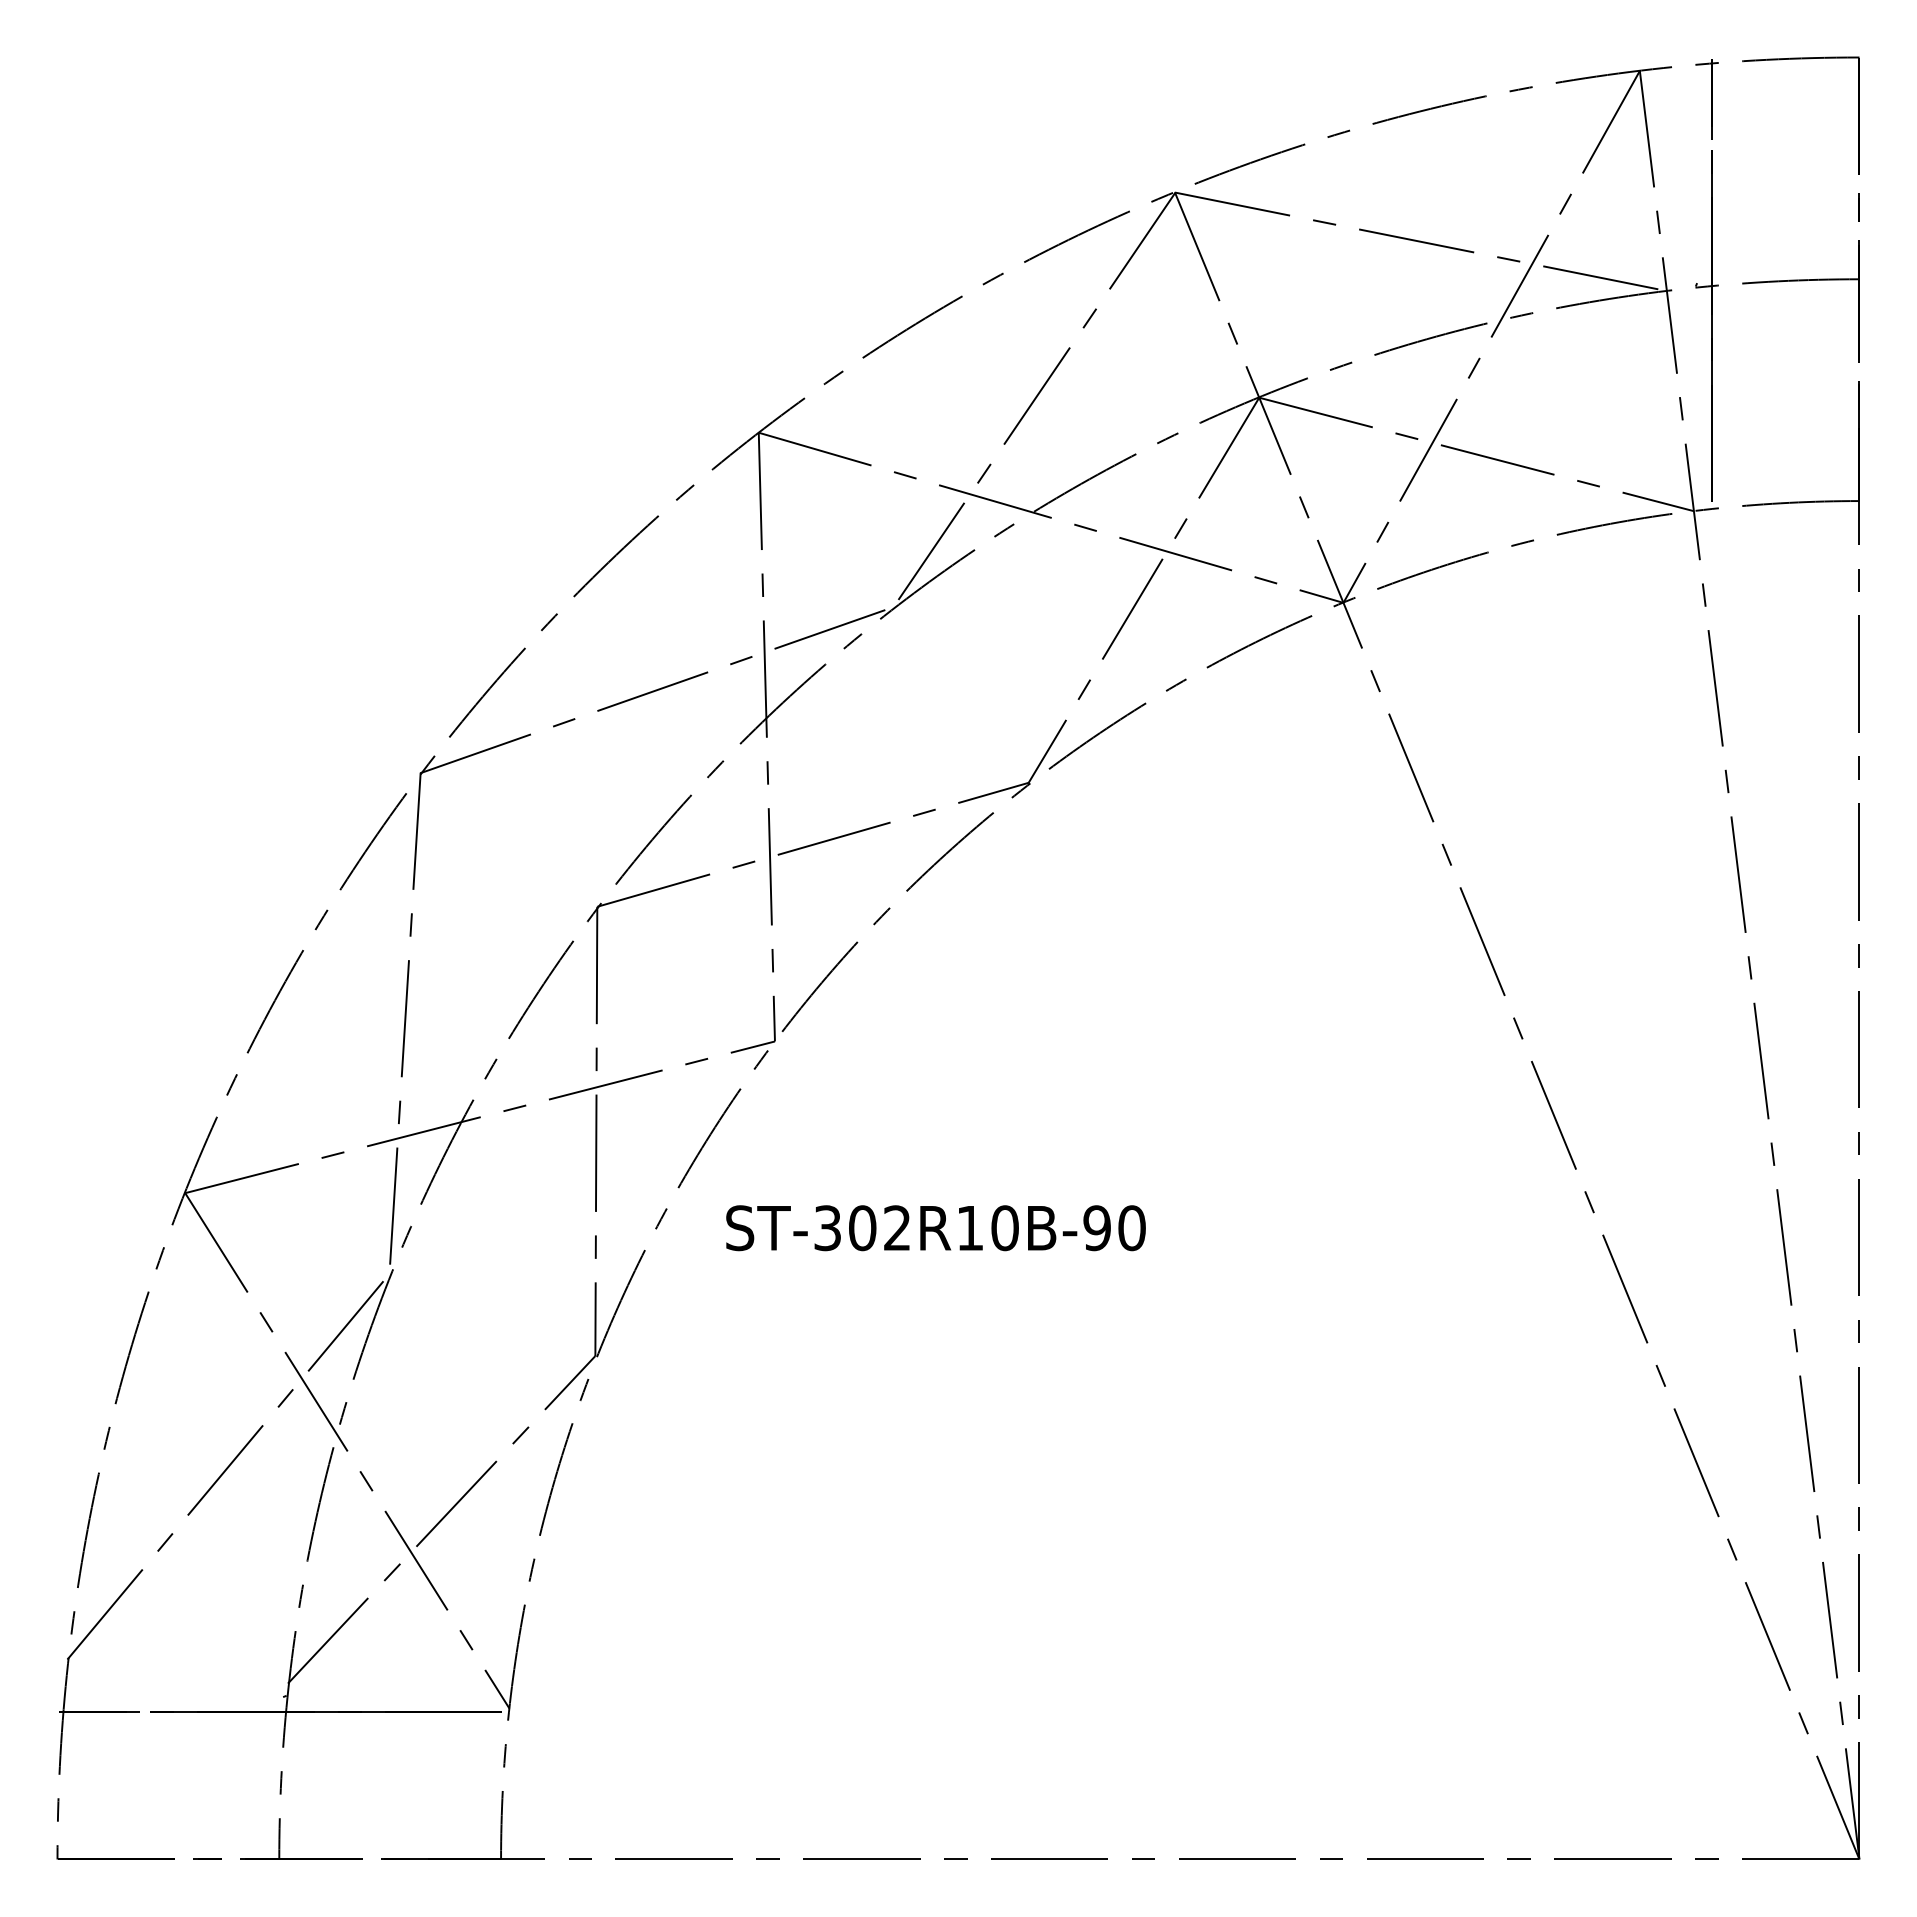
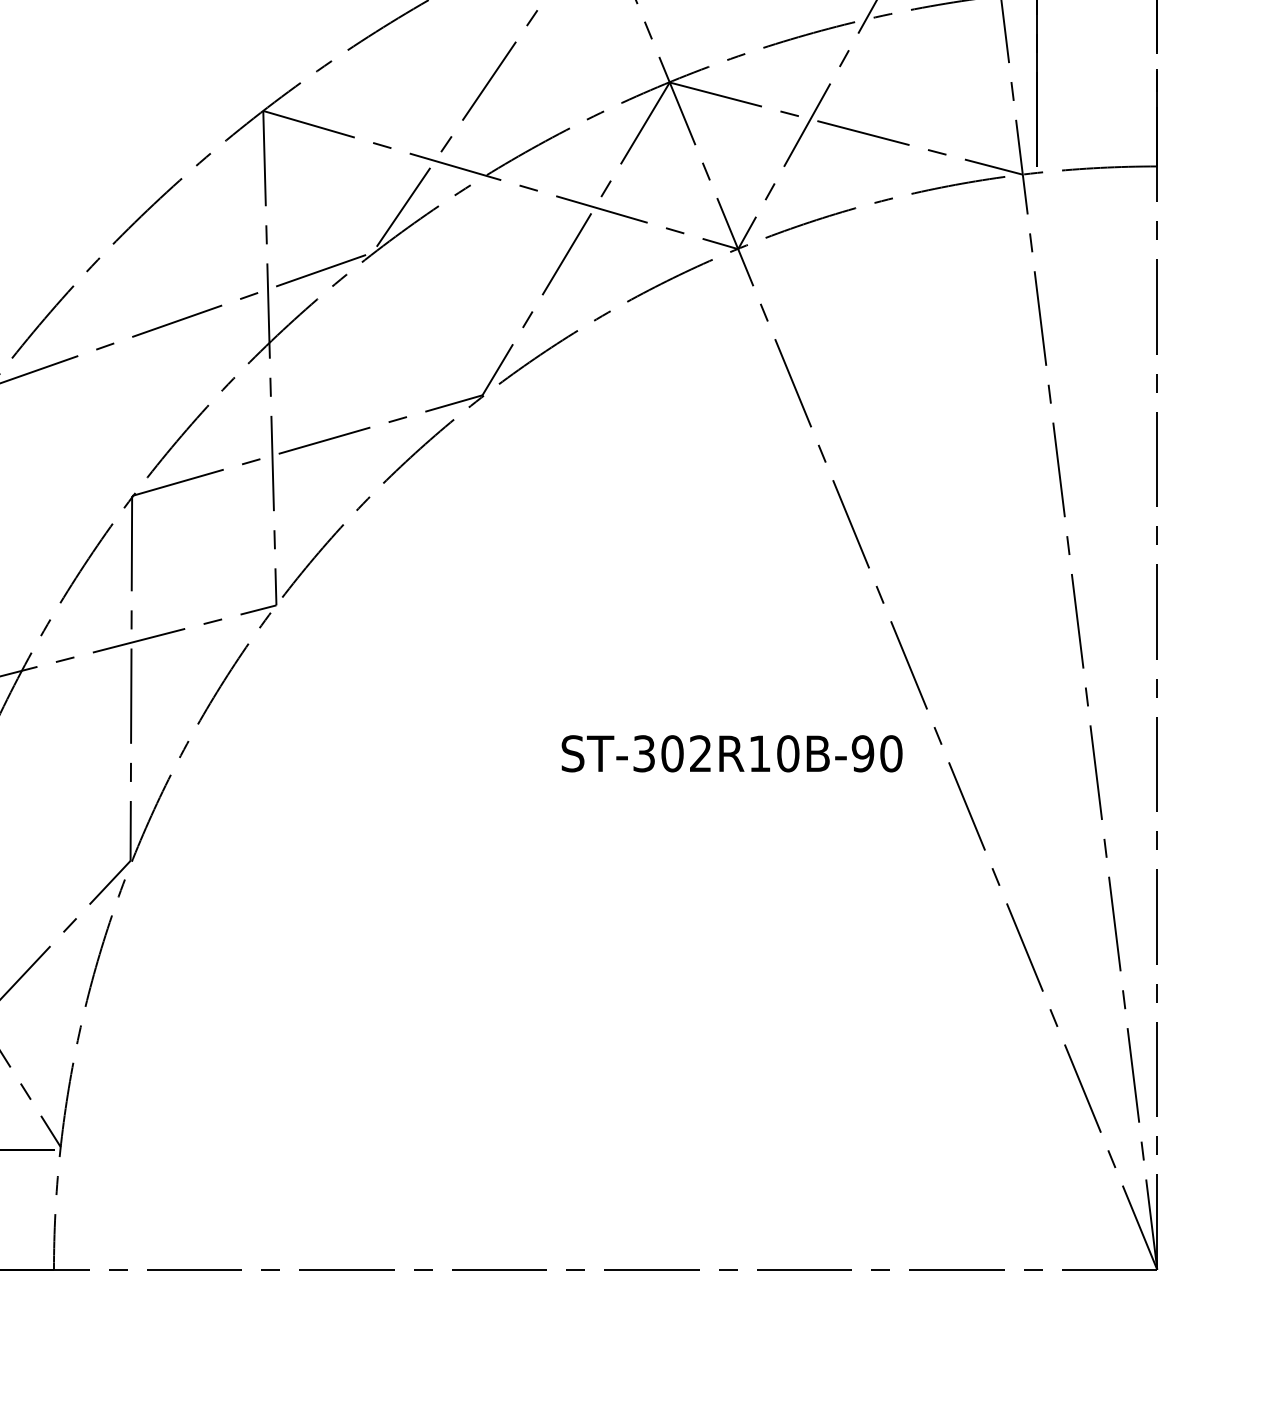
text: (935, 1228) -> (731, 754), moved

